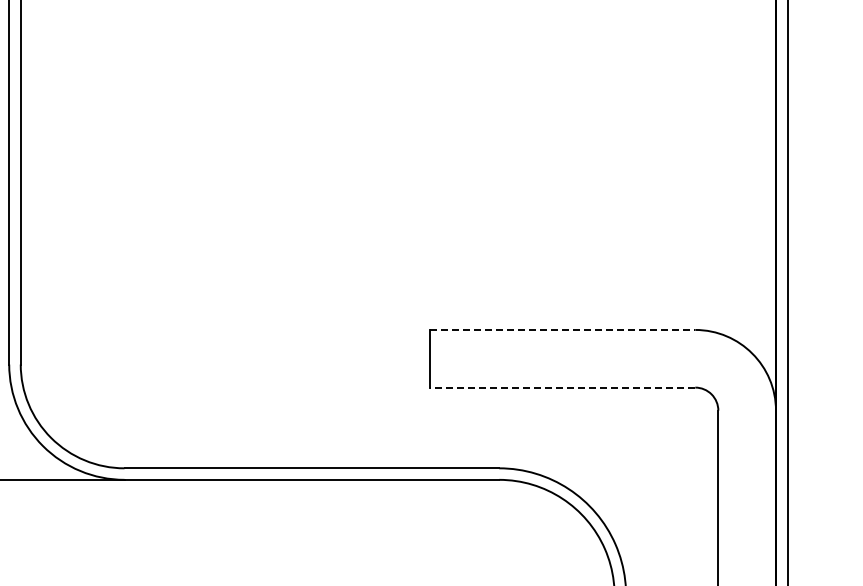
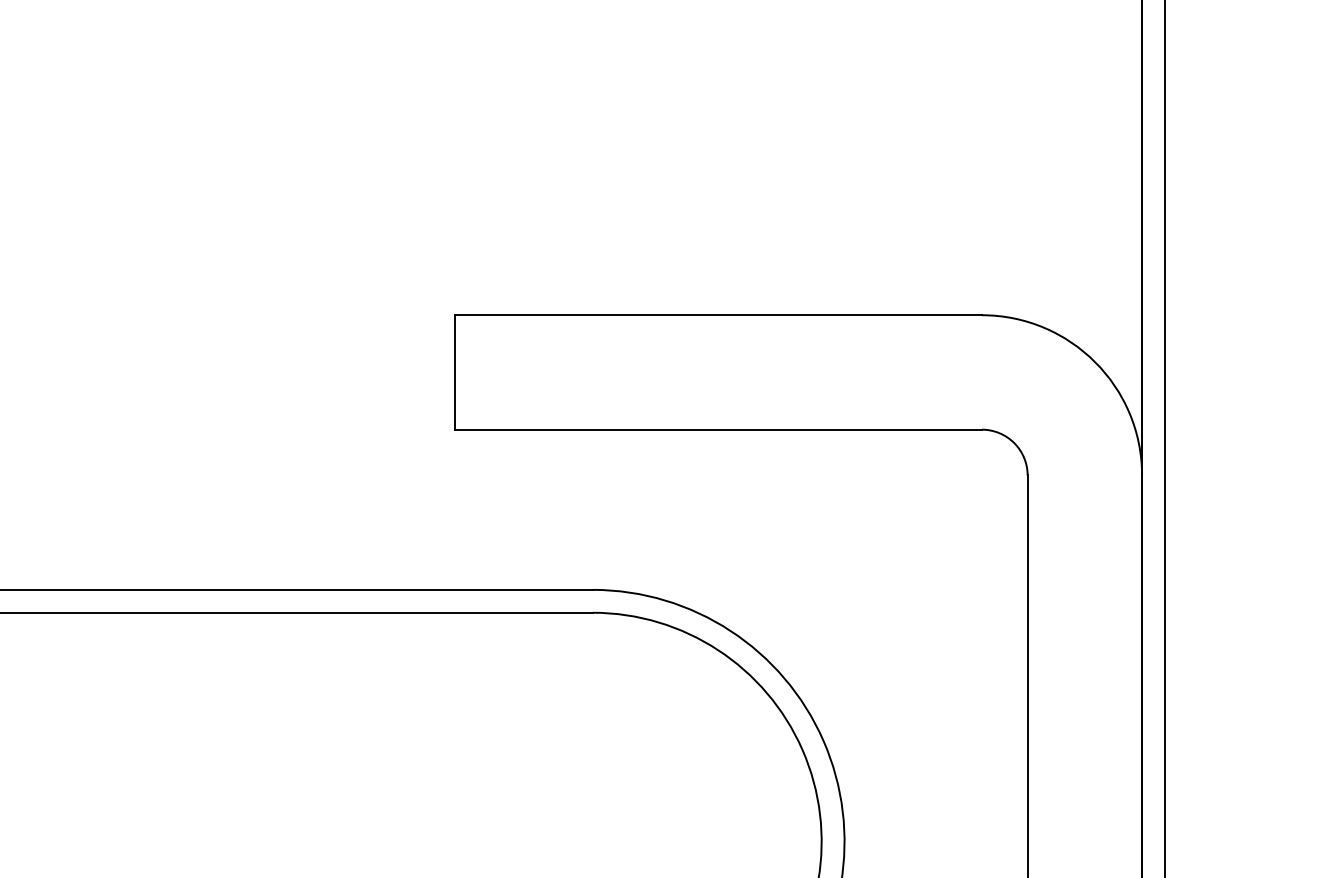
line: (562, 329) -> (718, 314), dashed -> solid
line: (562, 387) -> (718, 429), dashed -> solid

